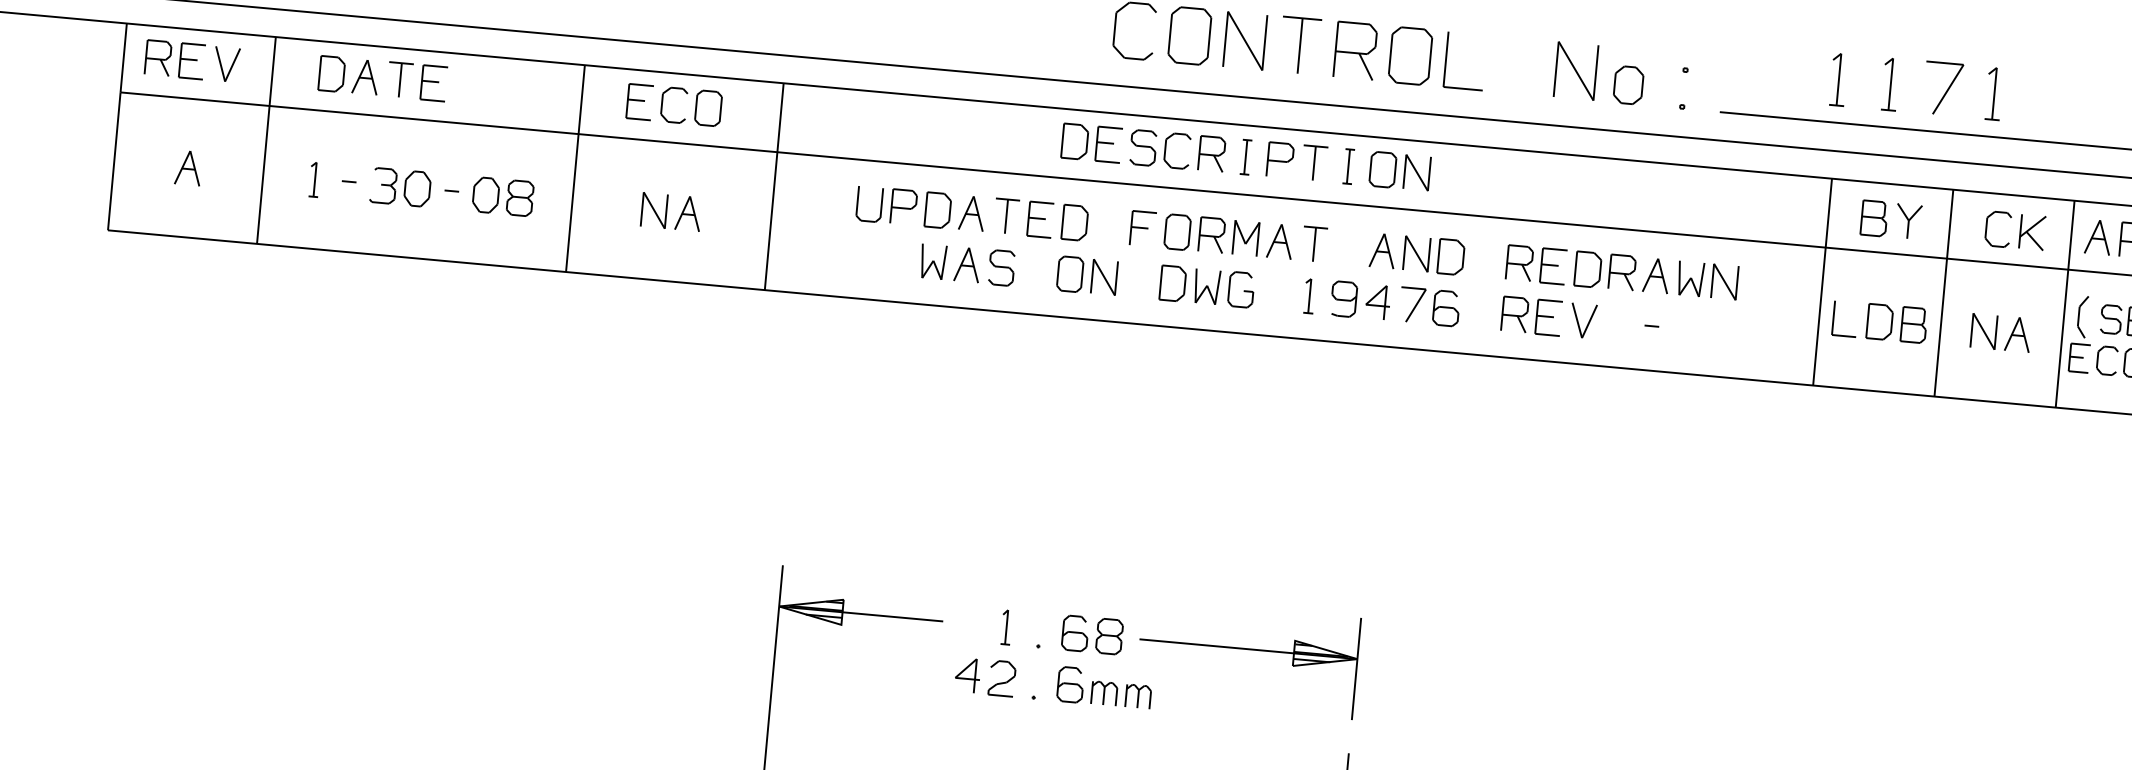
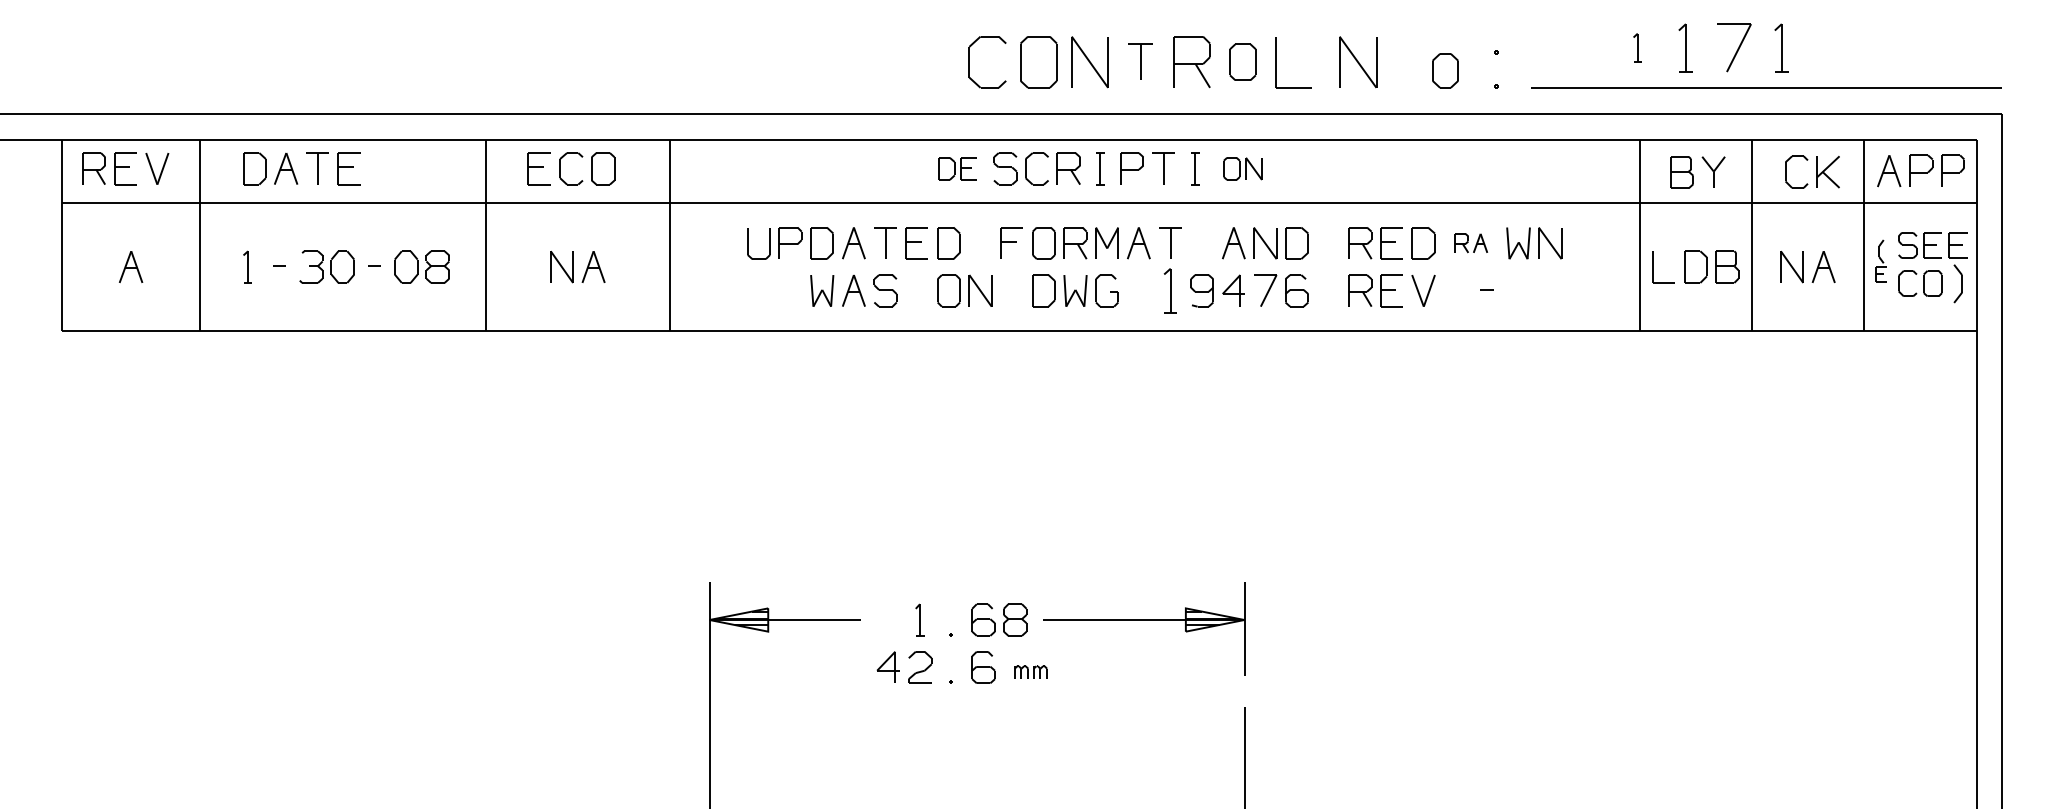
part: (1299, 45) -> (1140, 61), size x0.7
part: (1410, 56) -> (1242, 62), size x0.7
part: (1576, 71) -> (1358, 62), moved
part: (1838, 78) -> (1637, 47), size x0.6
part: (1091, 142) -> (957, 168), size x0.7
part: (1399, 170) -> (1242, 168), size x0.7
part: (1638, 274) -> (1470, 243), size x0.6
part: (1308, 295) -> (1169, 290), size x1.4
part: (2081, 333) -> (1881, 260), size x0.6
part: (1121, 693) -> (1030, 671), size x0.6

